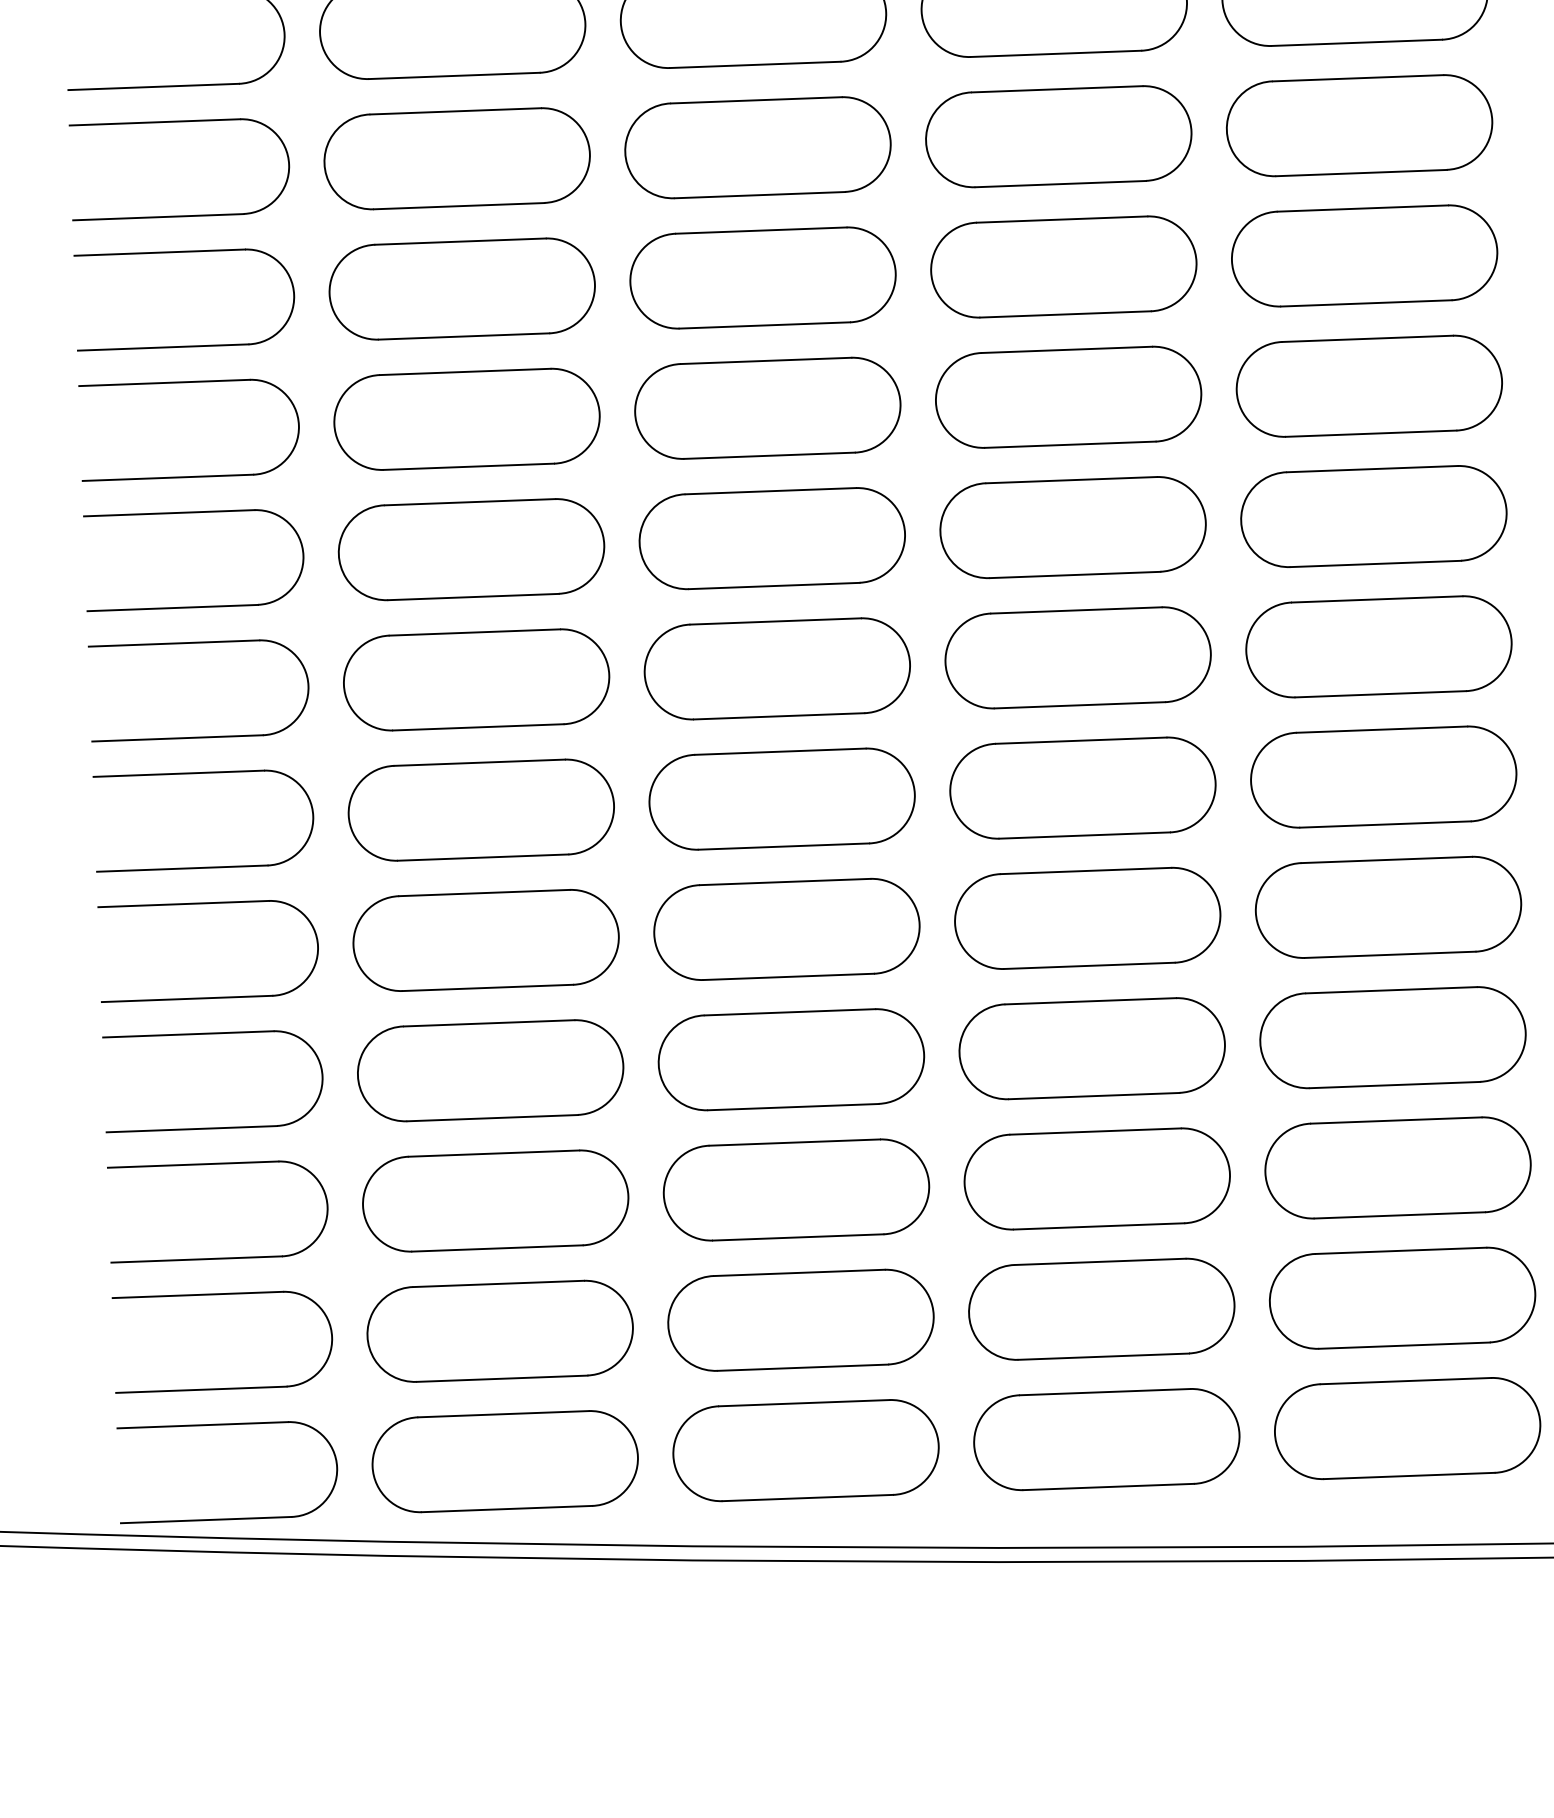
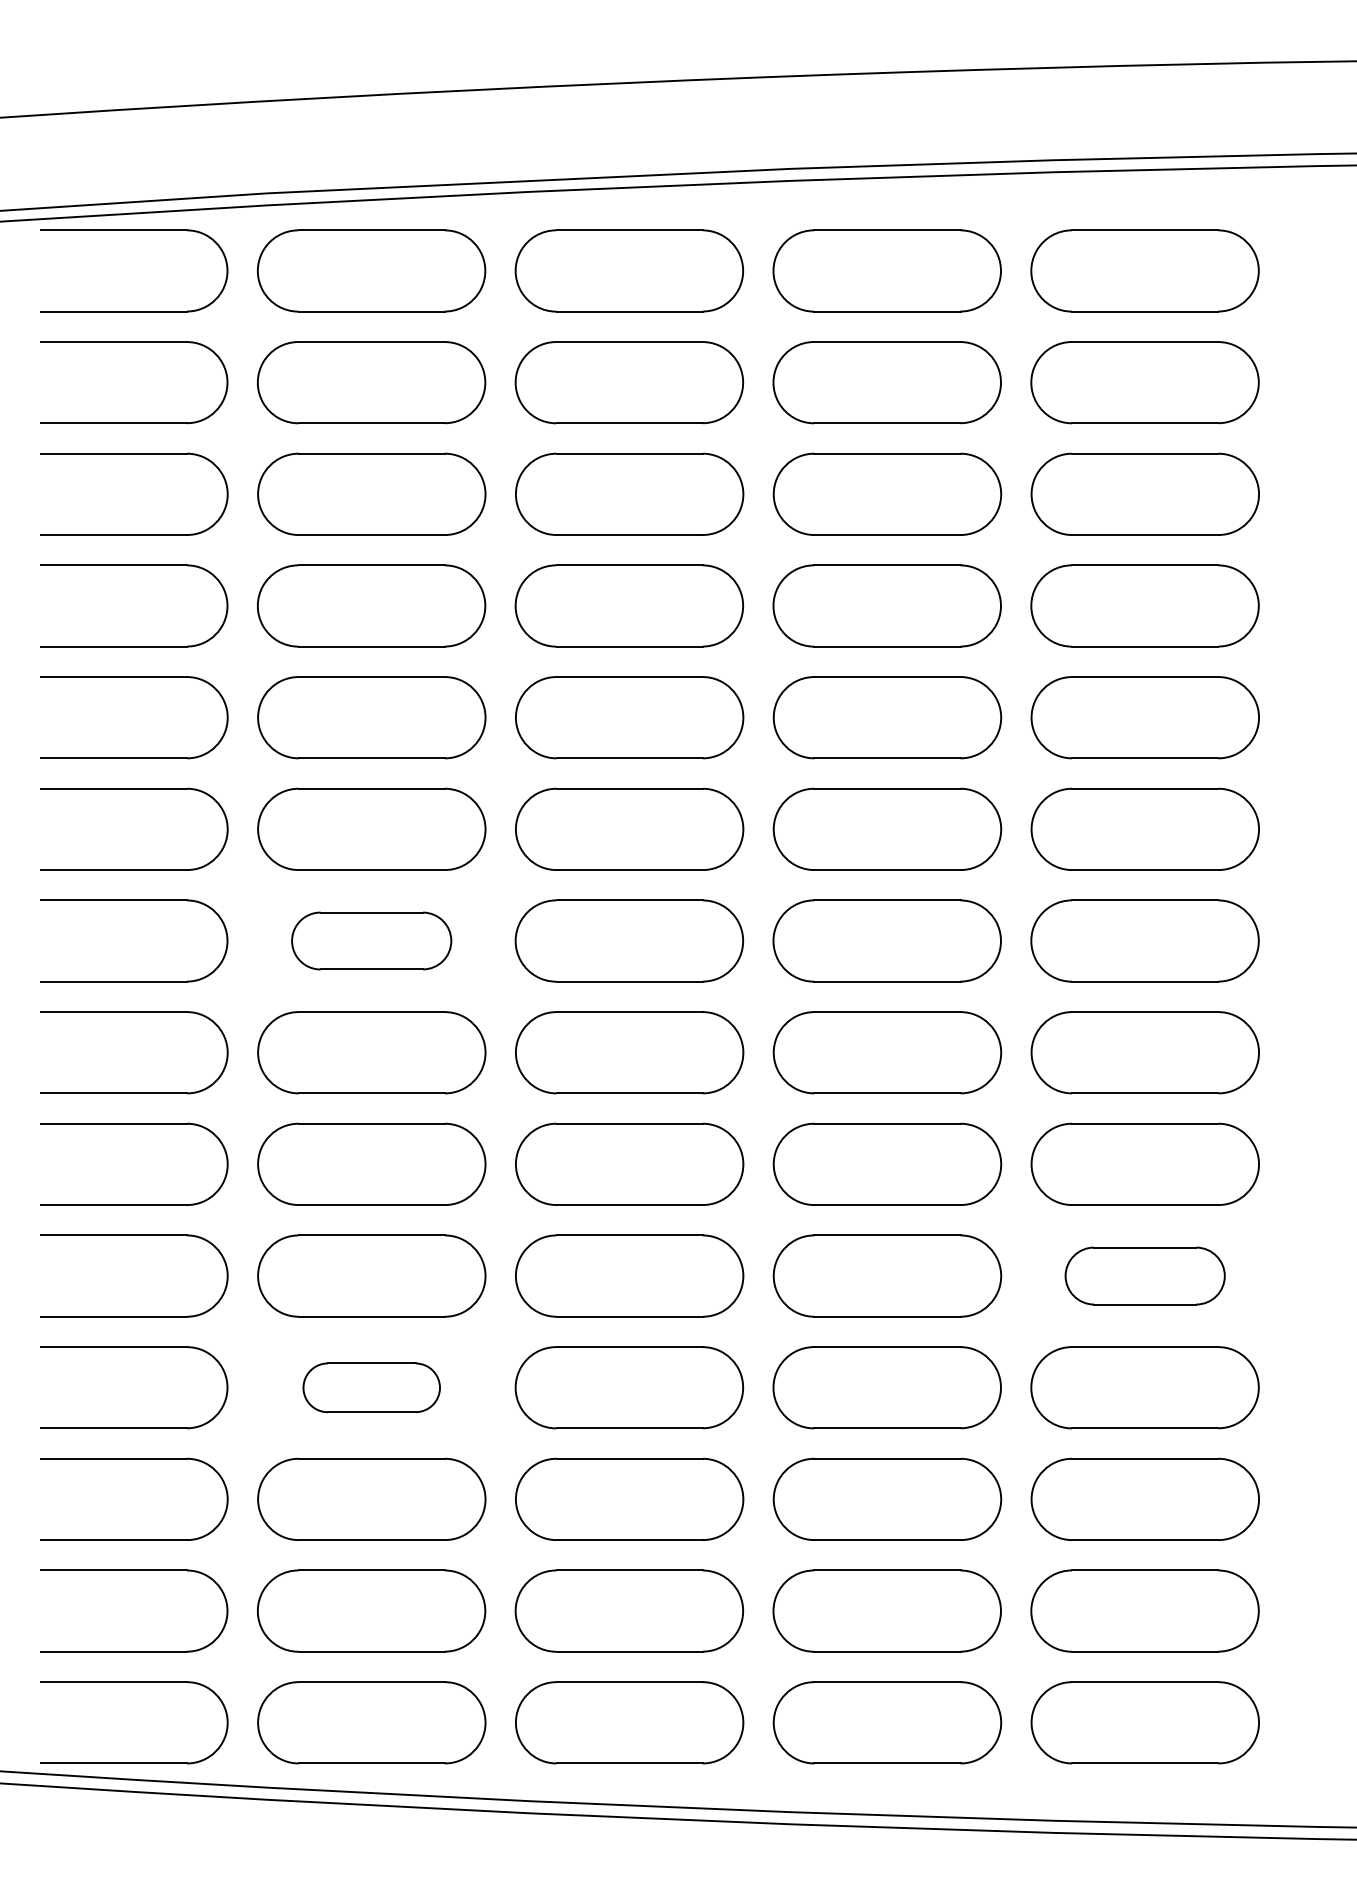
part: (471, 548) -> (371, 940), size x0.7
part: (1387, 906) -> (1144, 1275), size x0.7
part: (490, 1070) -> (371, 1387), size x0.6

